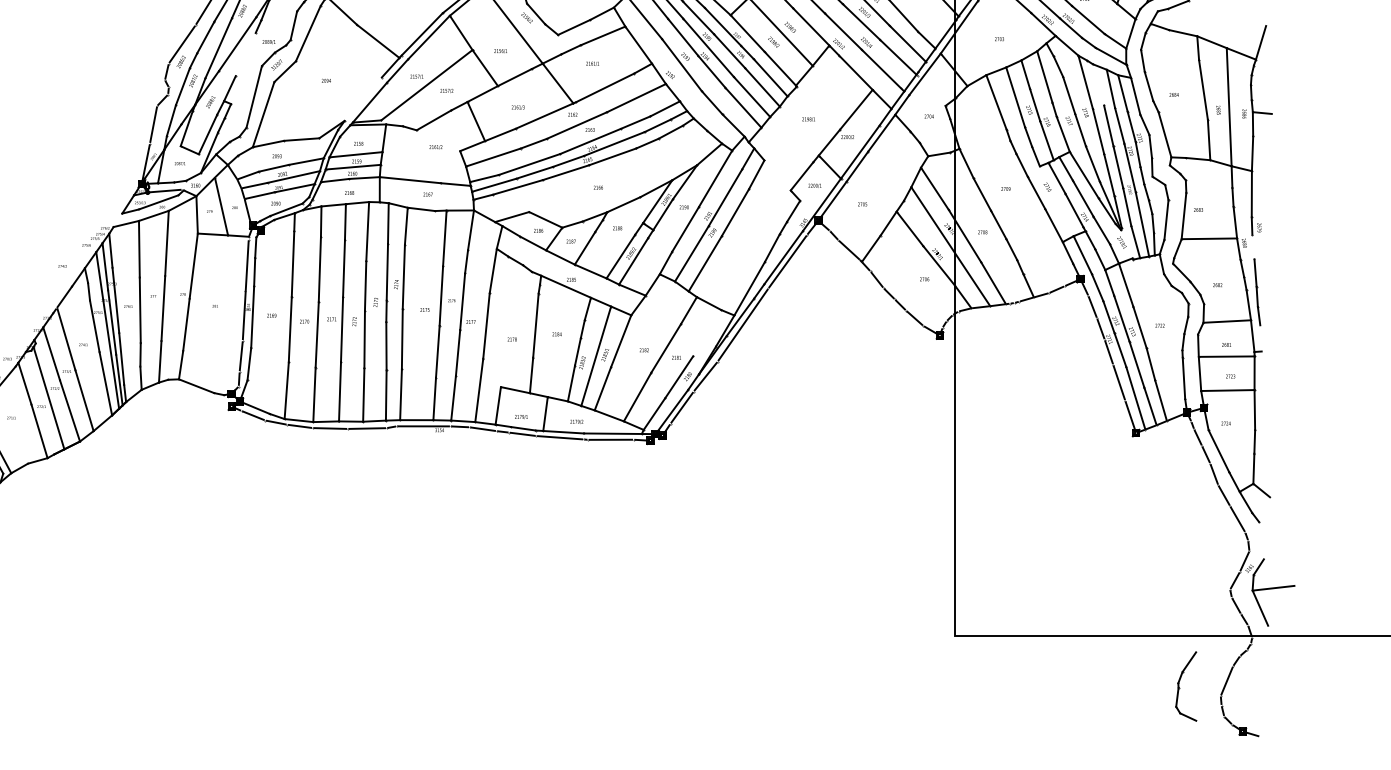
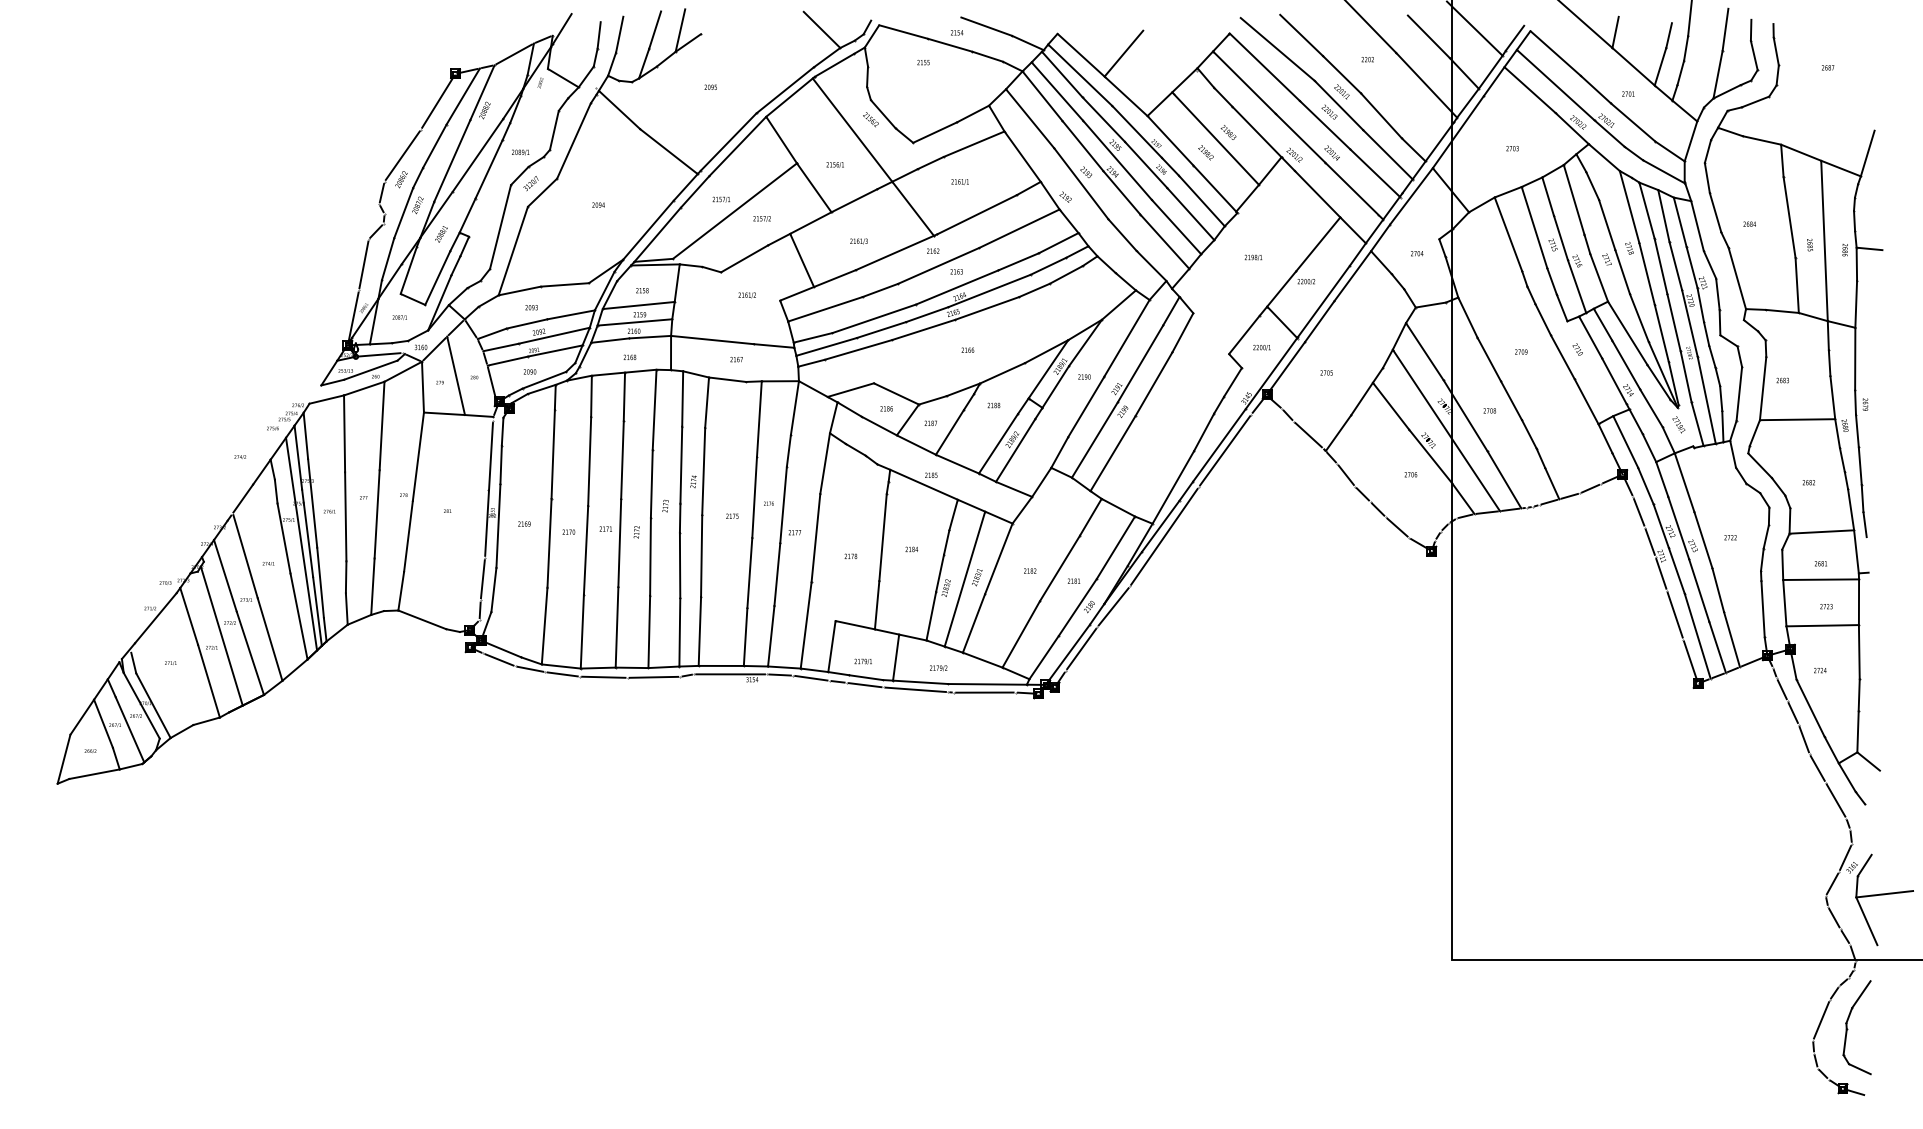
line: (245, 54) -> (488, 169), added
line: (1098, 84) -> (1646, 210), added
line: (363, 98) -> (648, 229), added
line: (1252, 246) -> (1856, 430), added
line: (707, 332) -> (1115, 547), added
part: (1179, 687) -> (1848, 1029), moved

